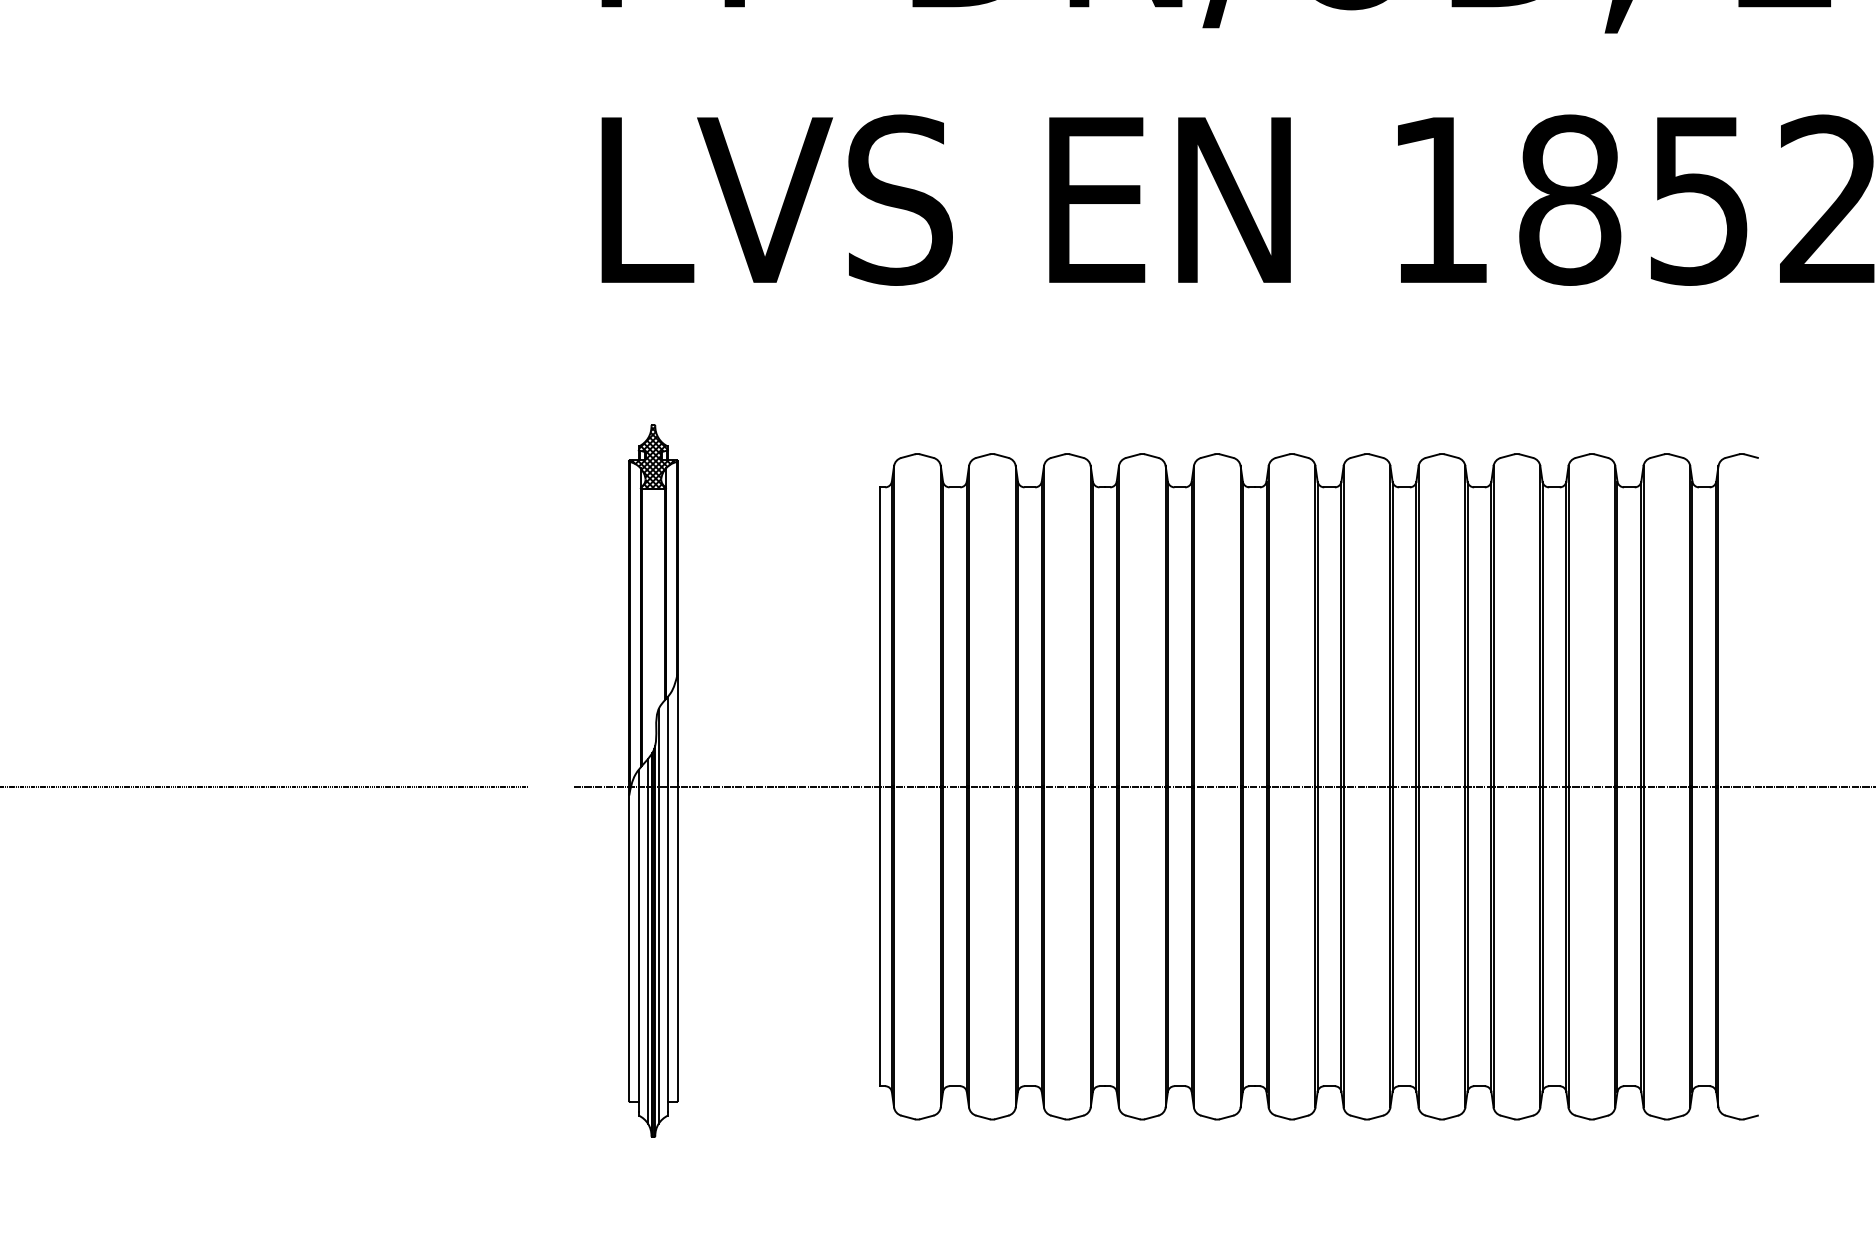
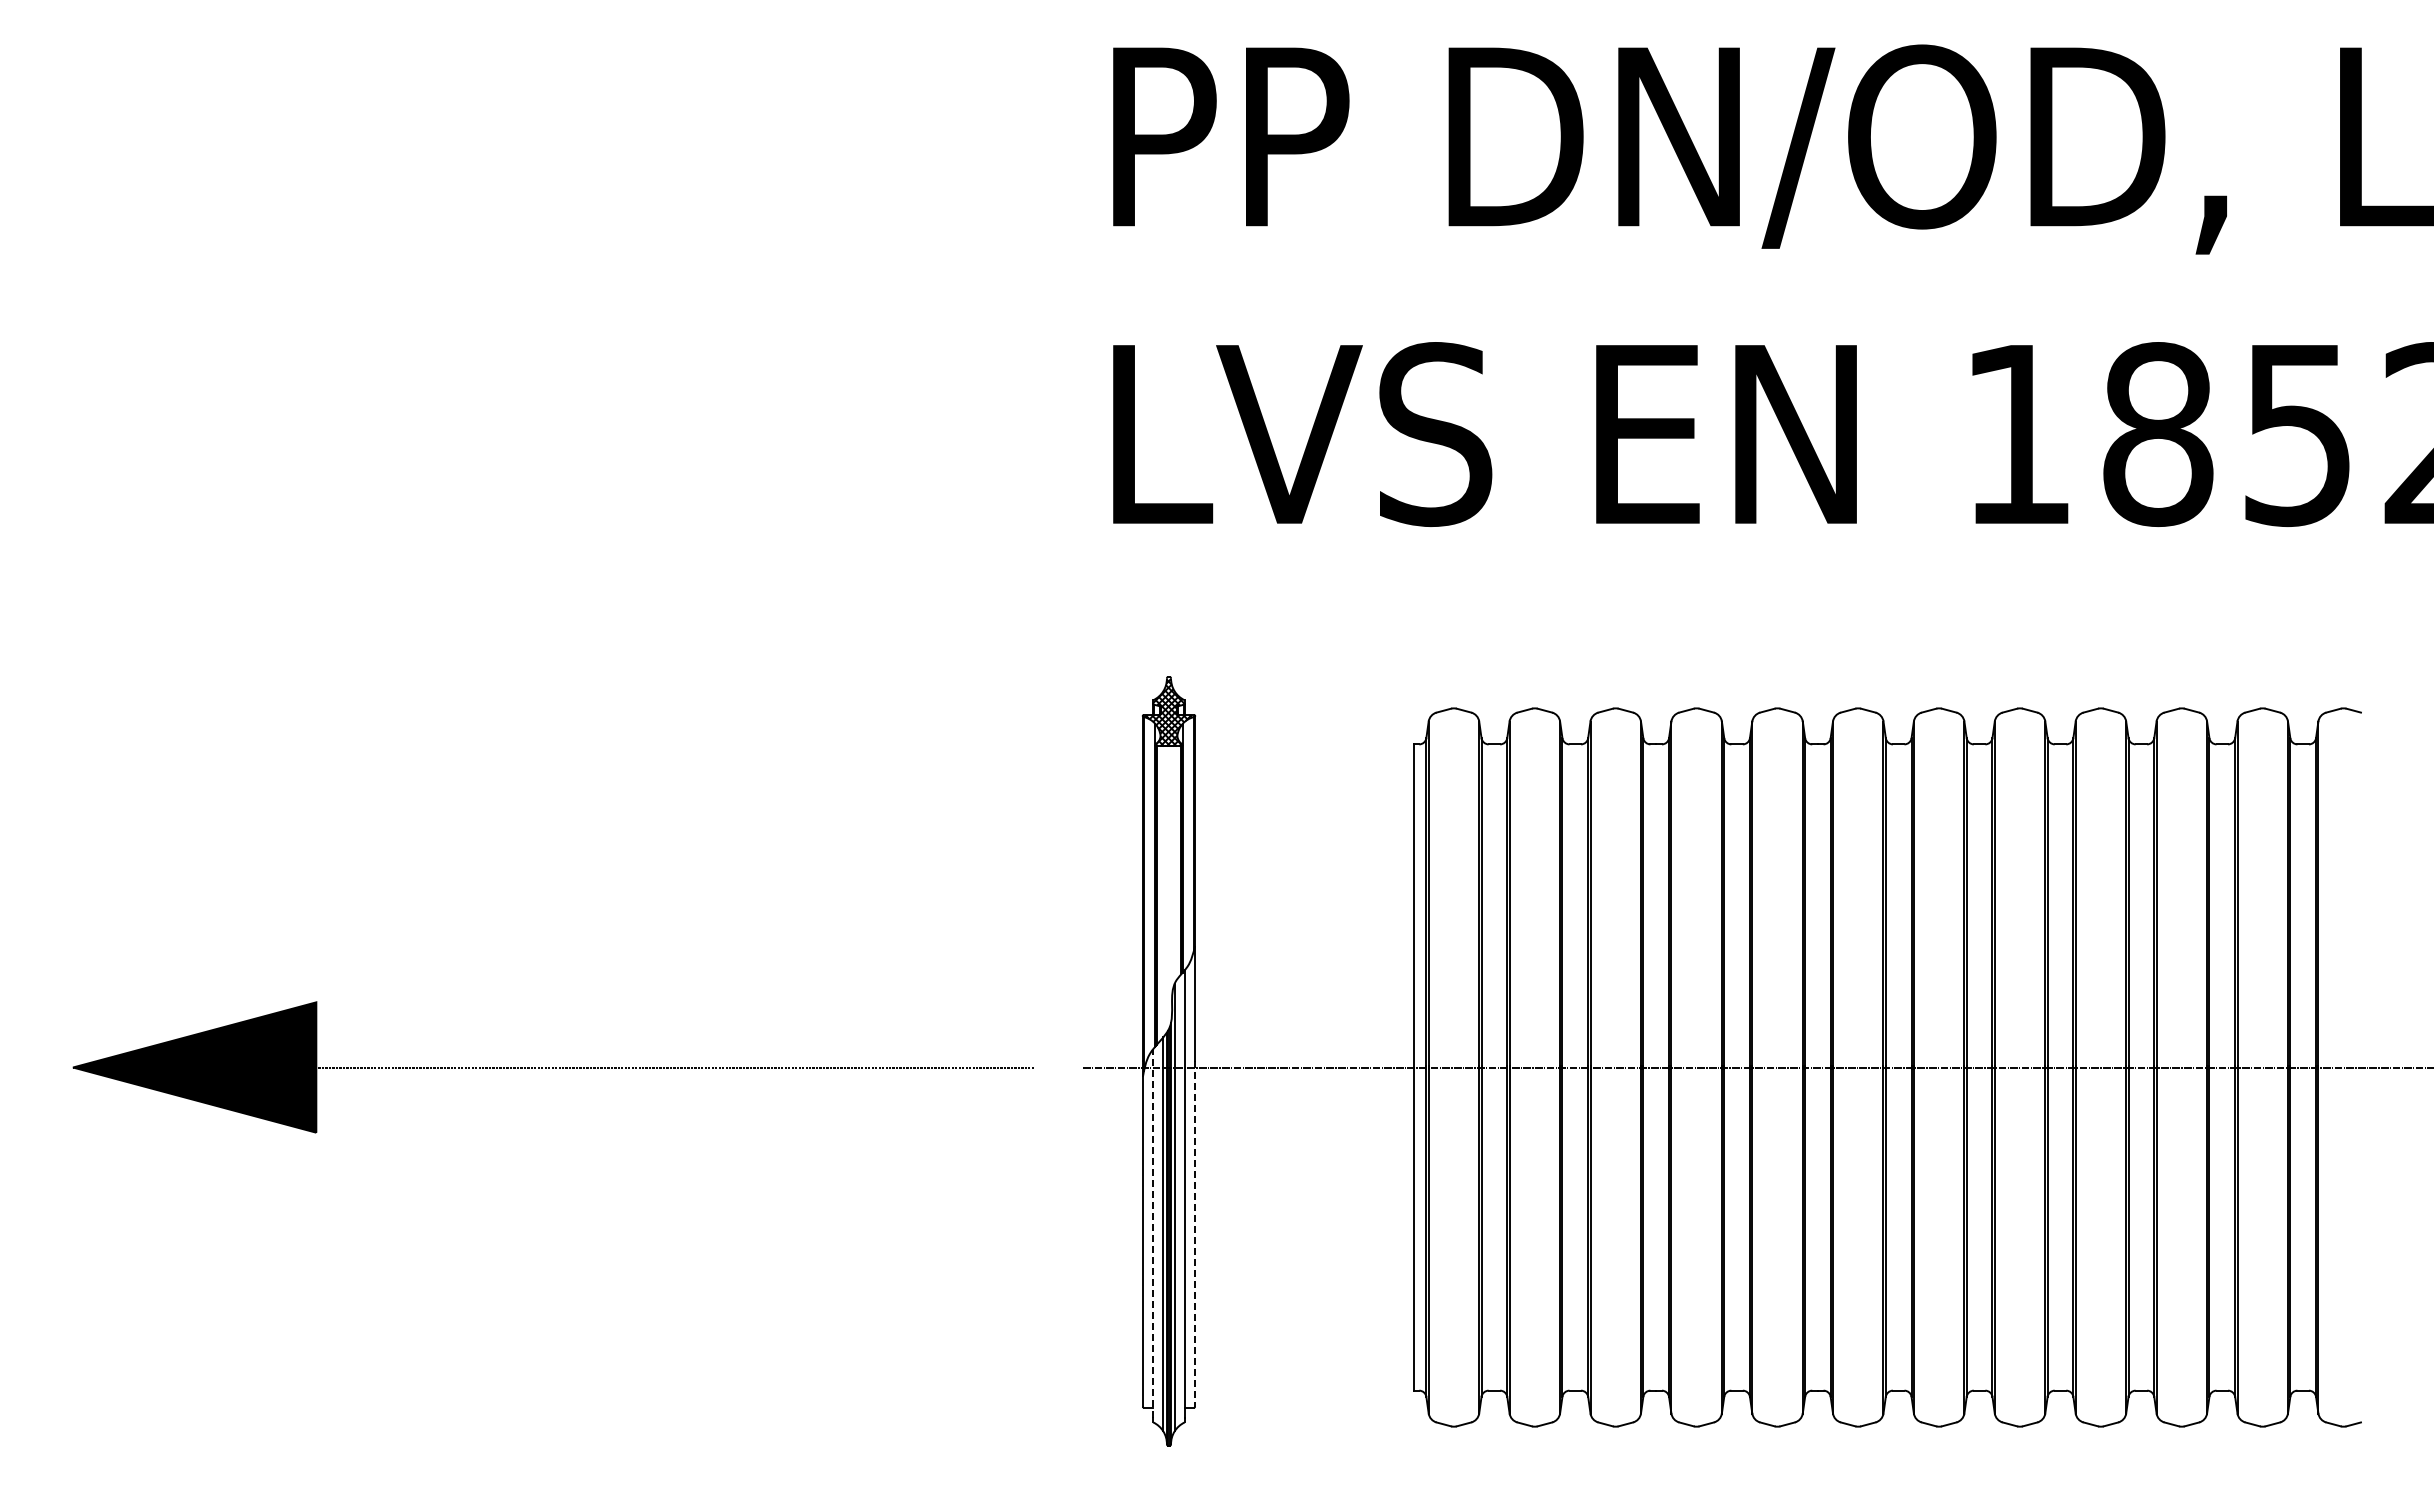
line: (639, 940) -> (1153, 1233), solid -> dashed
line: (677, 941) -> (1195, 1234), solid -> dashed

